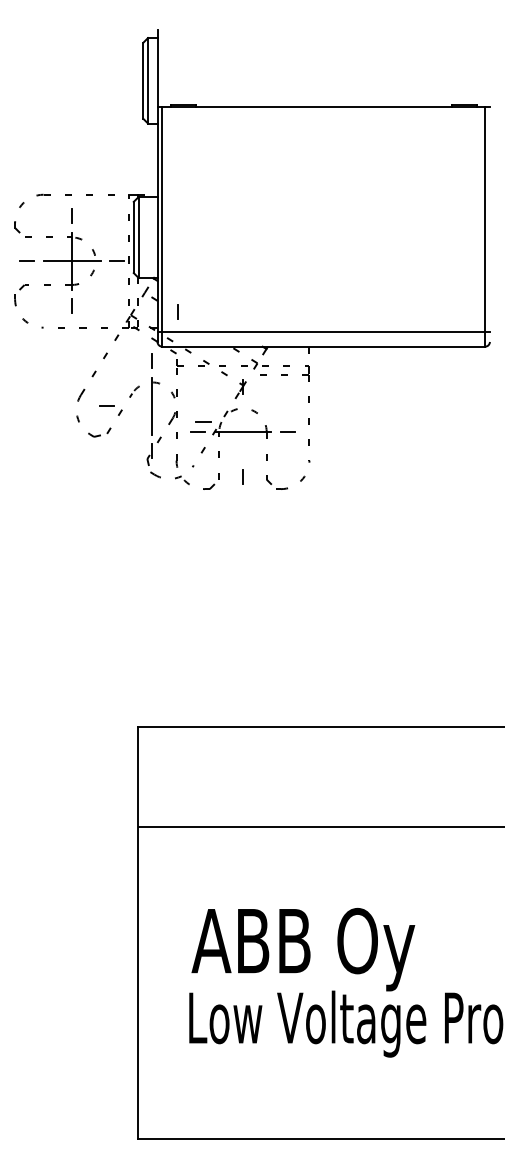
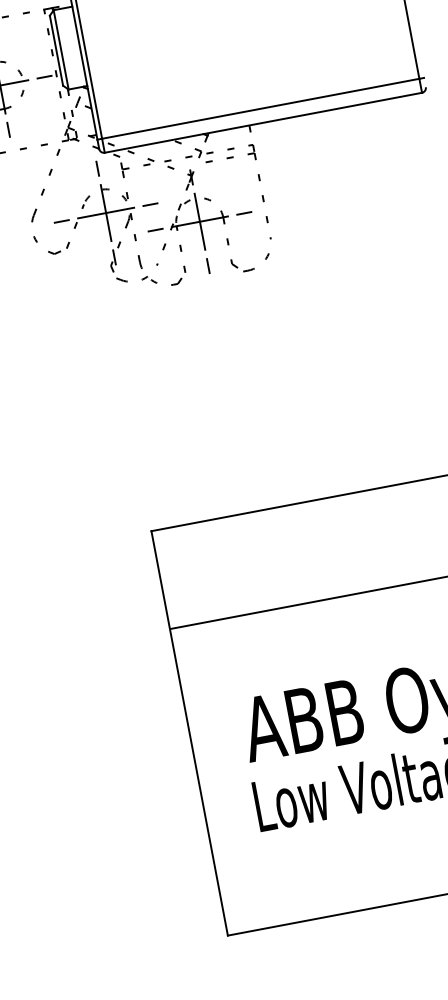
line: (177, 311) -> (113, 115), removed
line: (151, 406) -> (105, 213), added
line: (203, 421) -> (150, 204), moved
line: (243, 431) -> (200, 221), added

